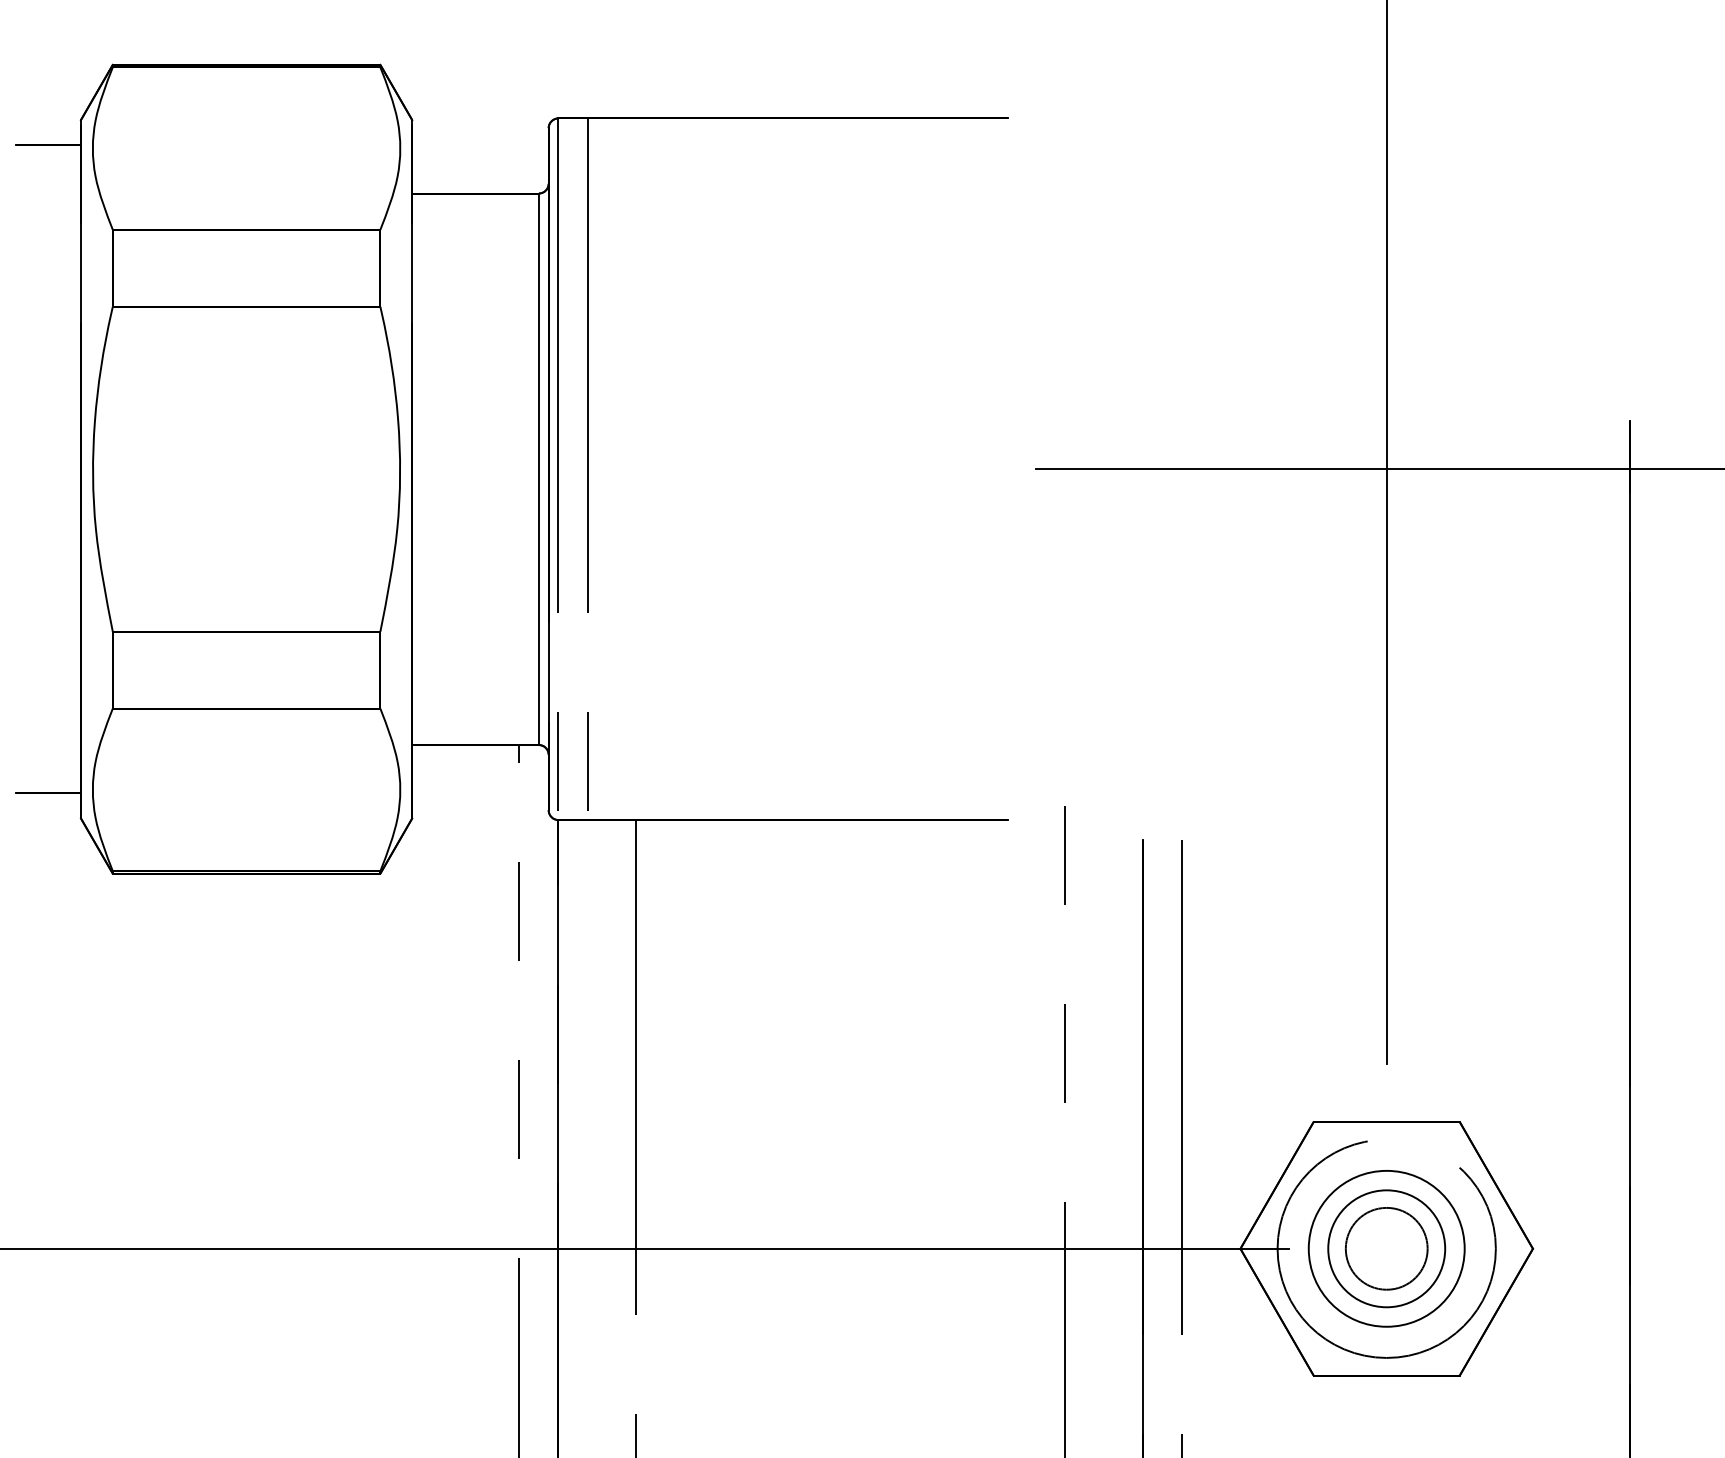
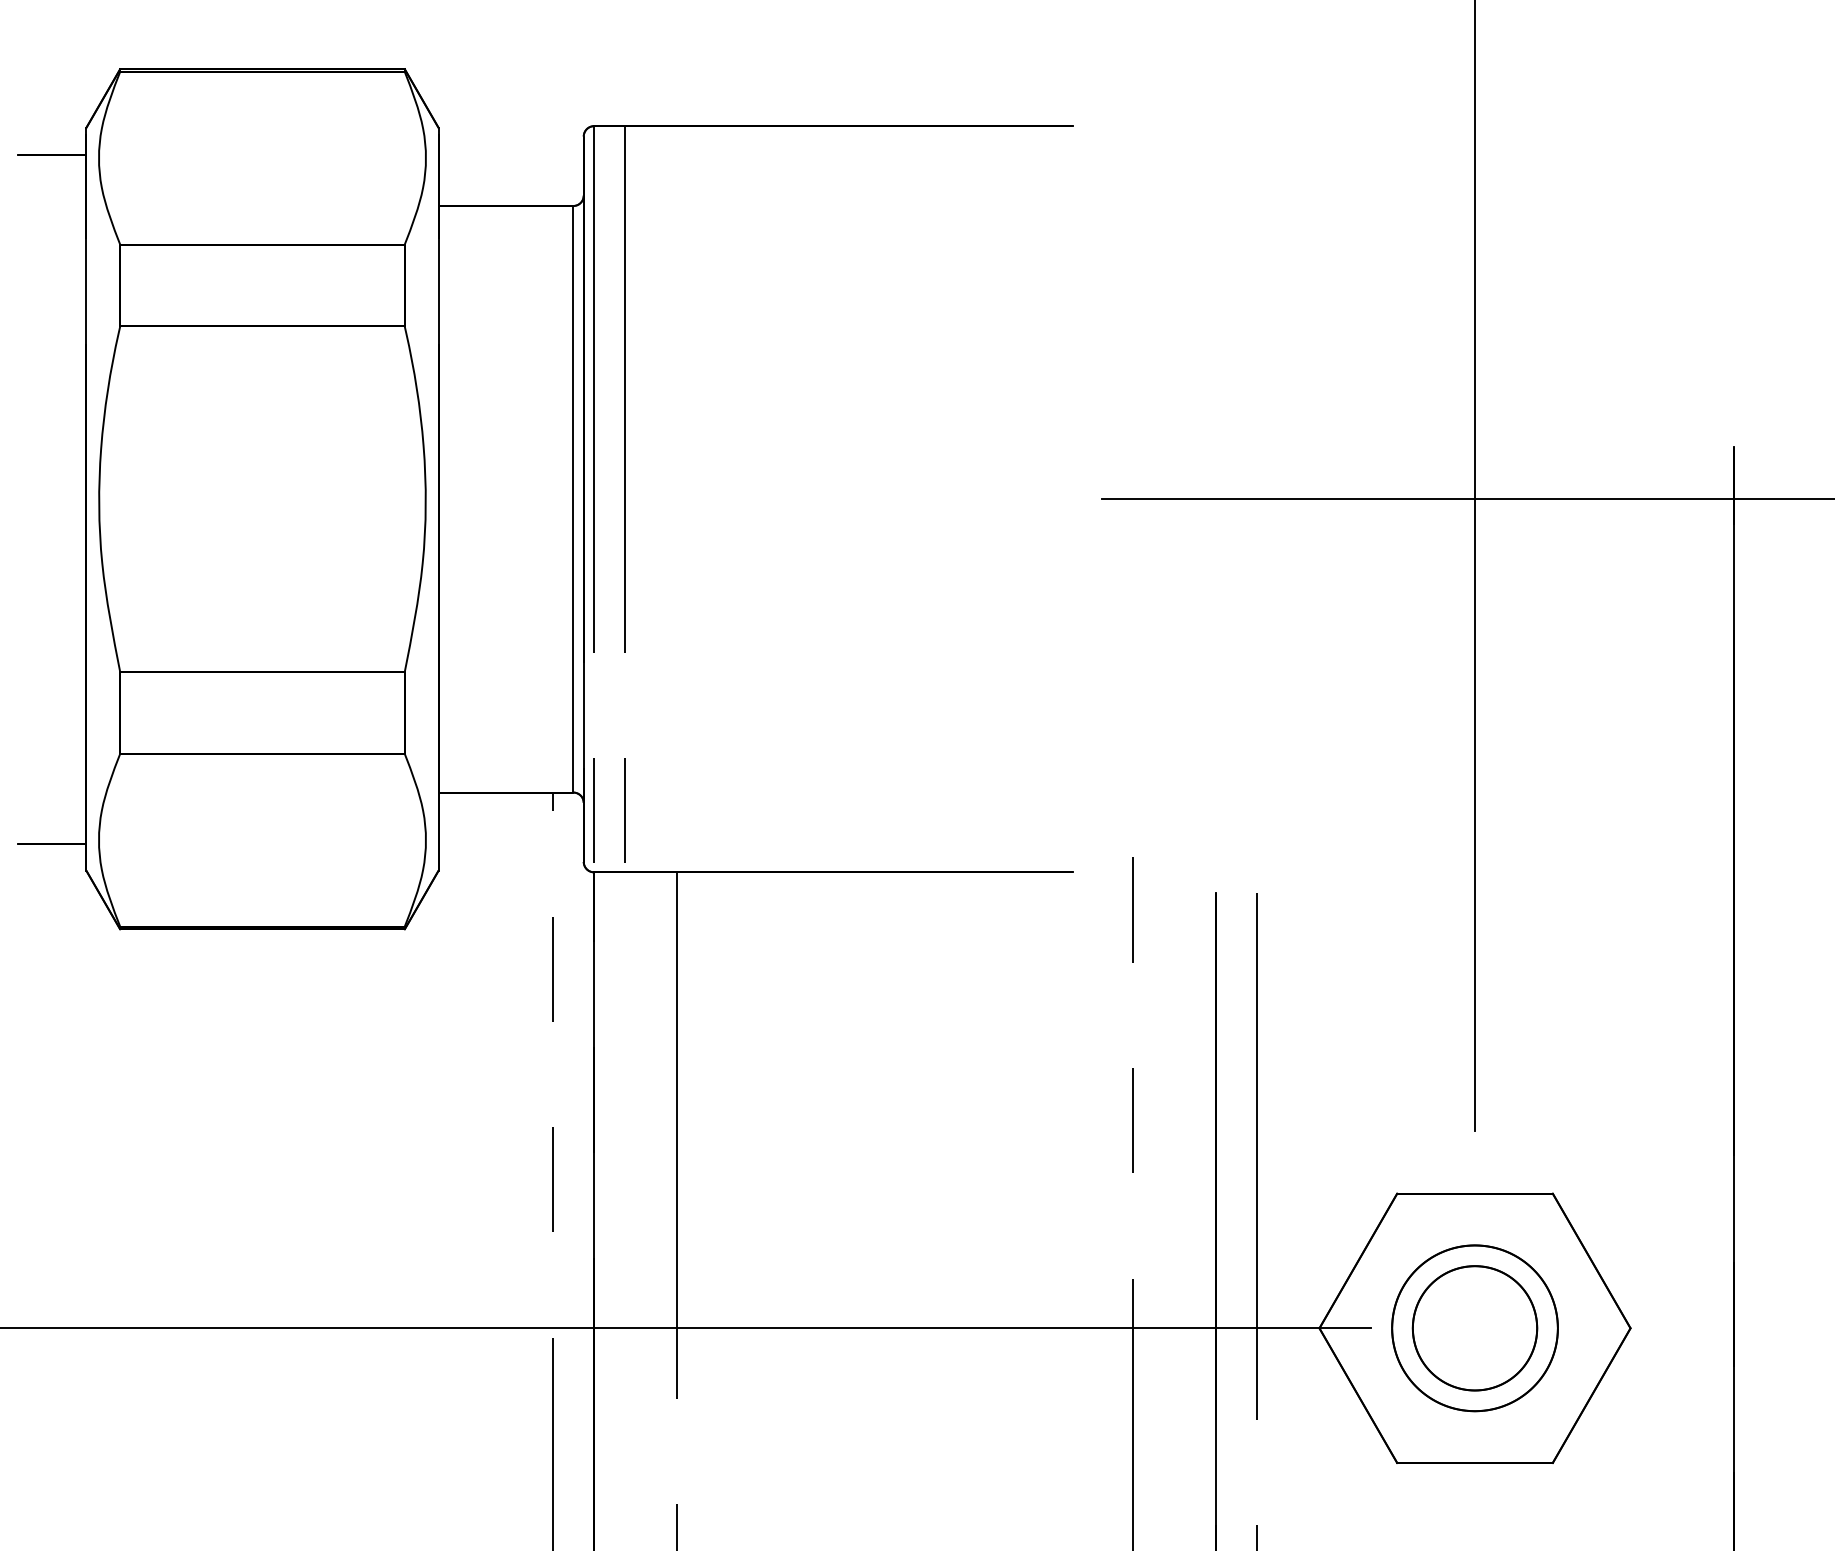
circle: (1386, 1248) -> (1474, 1327), size x0.71
circle: (1386, 1248) -> (1474, 1327), size x1.43

